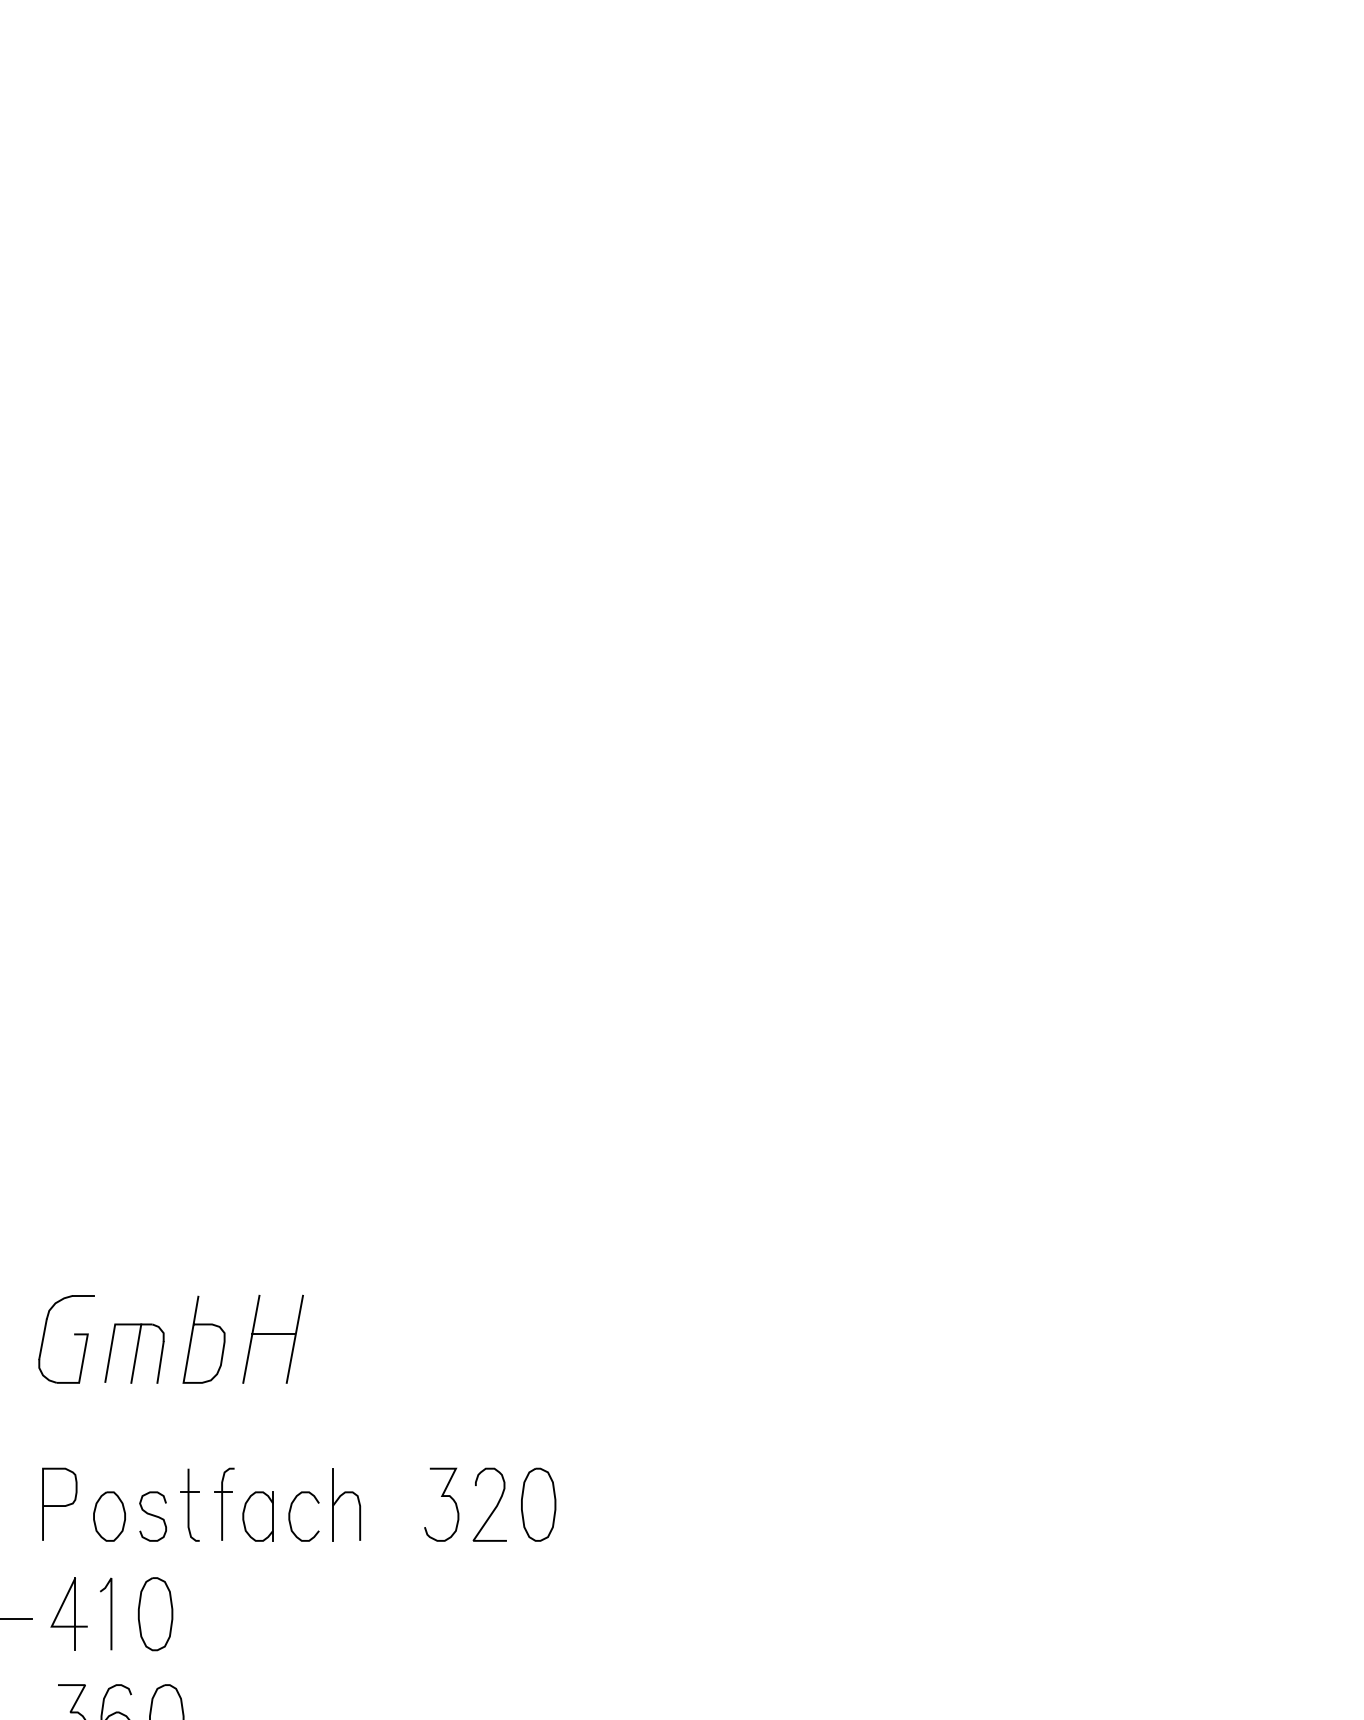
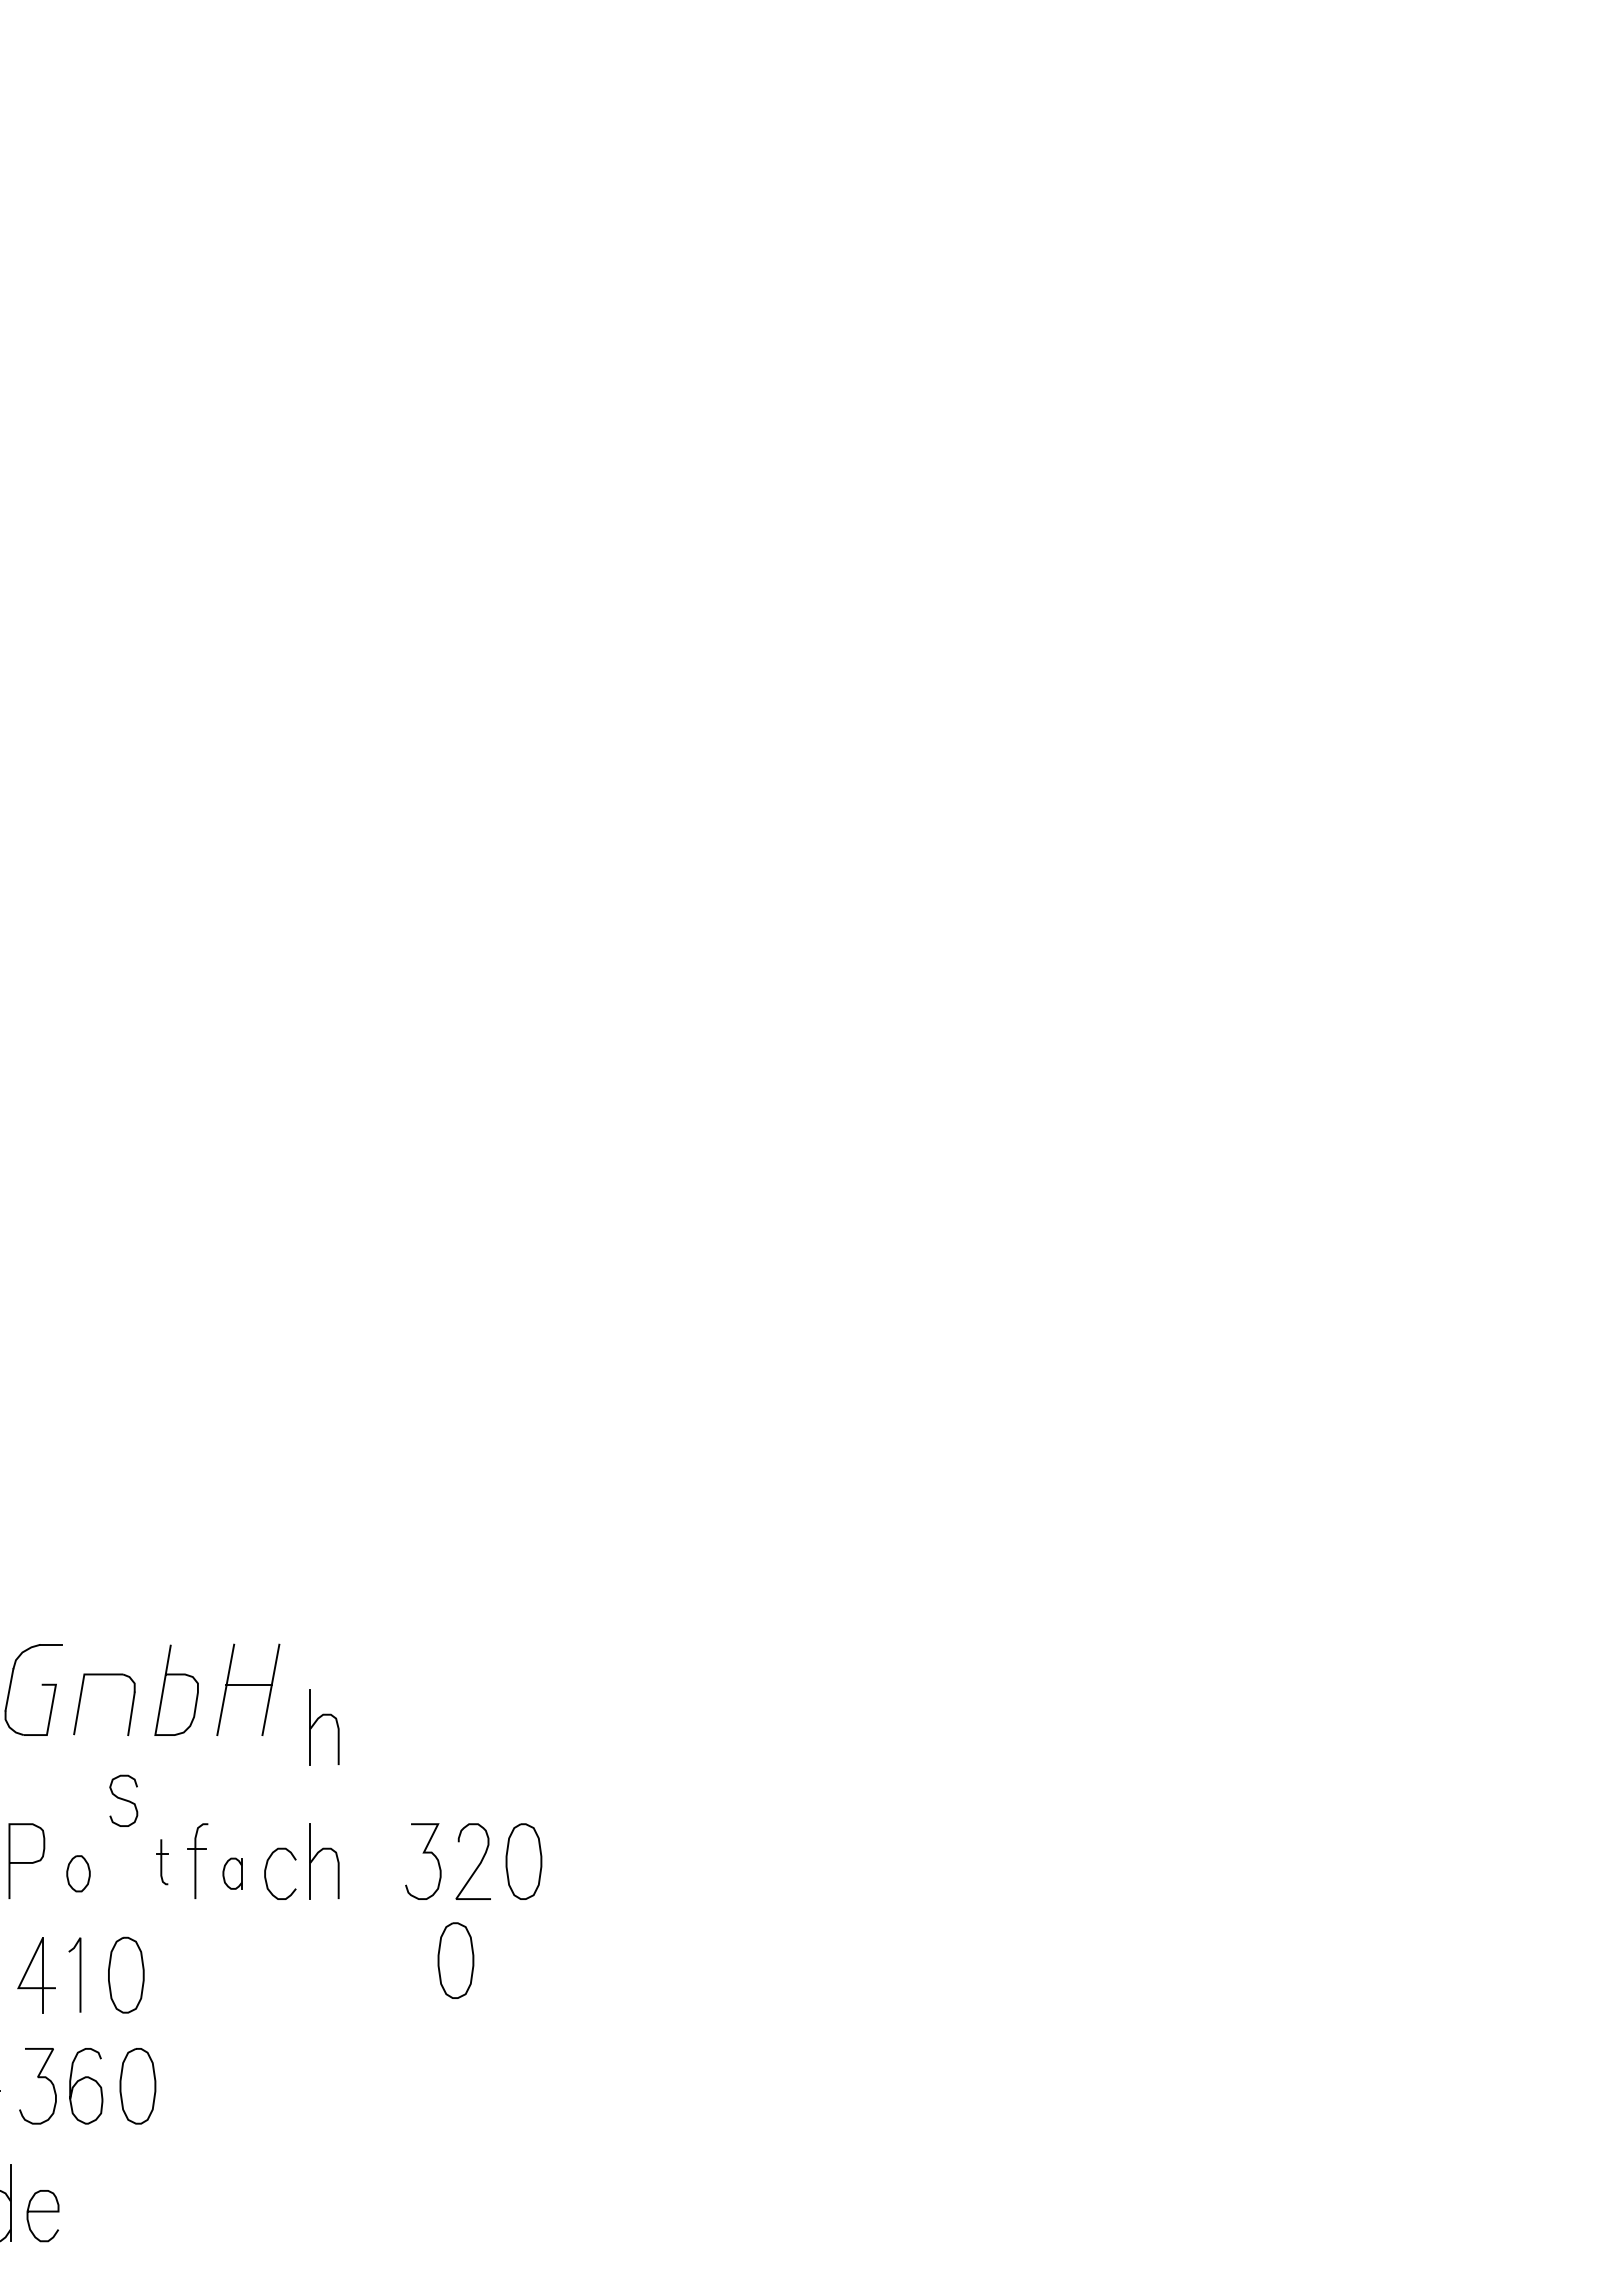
line: (136, 1353) -> (106, 1704), removed
part: (339, 1369) -> (317, 1721), added
part: (190, 1504) -> (162, 1861), size x0.6
part: (109, 1516) -> (78, 1873), size x0.7
curve: (152, 1516) -> (123, 1800), moved
part: (257, 1516) -> (232, 1873), size x0.6
part: (472, 1599) -> (455, 1960), added

